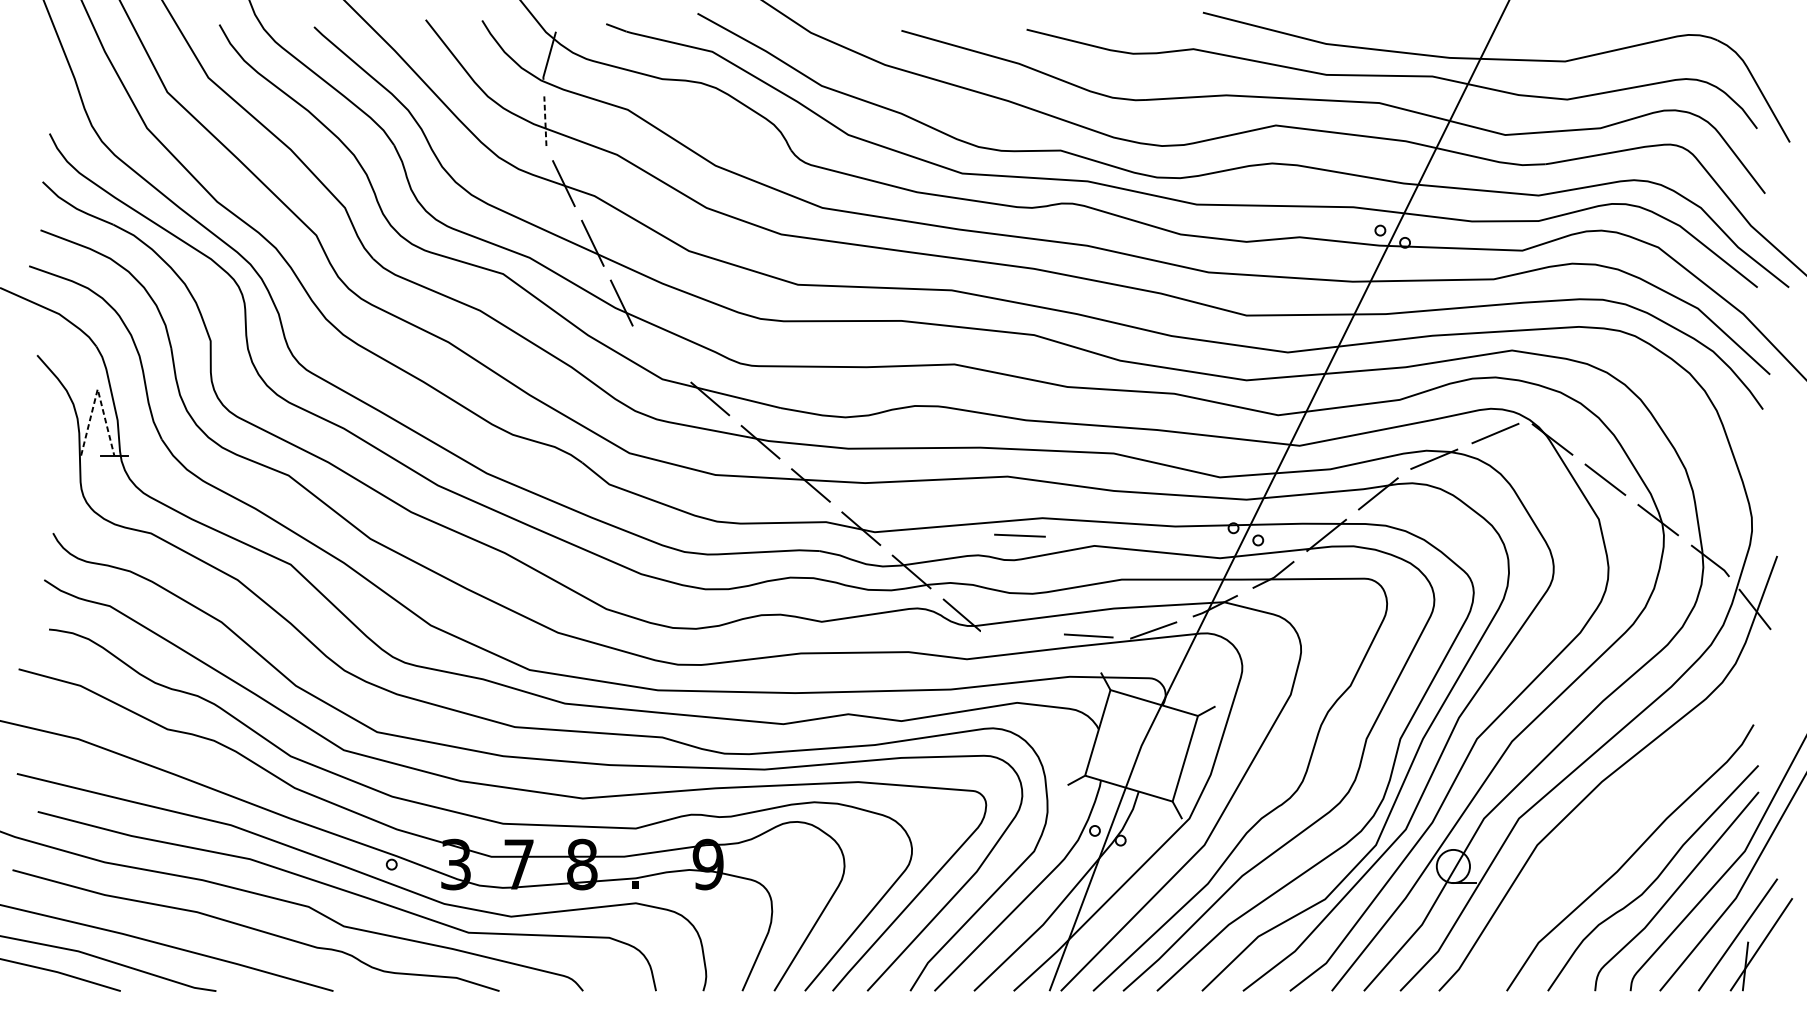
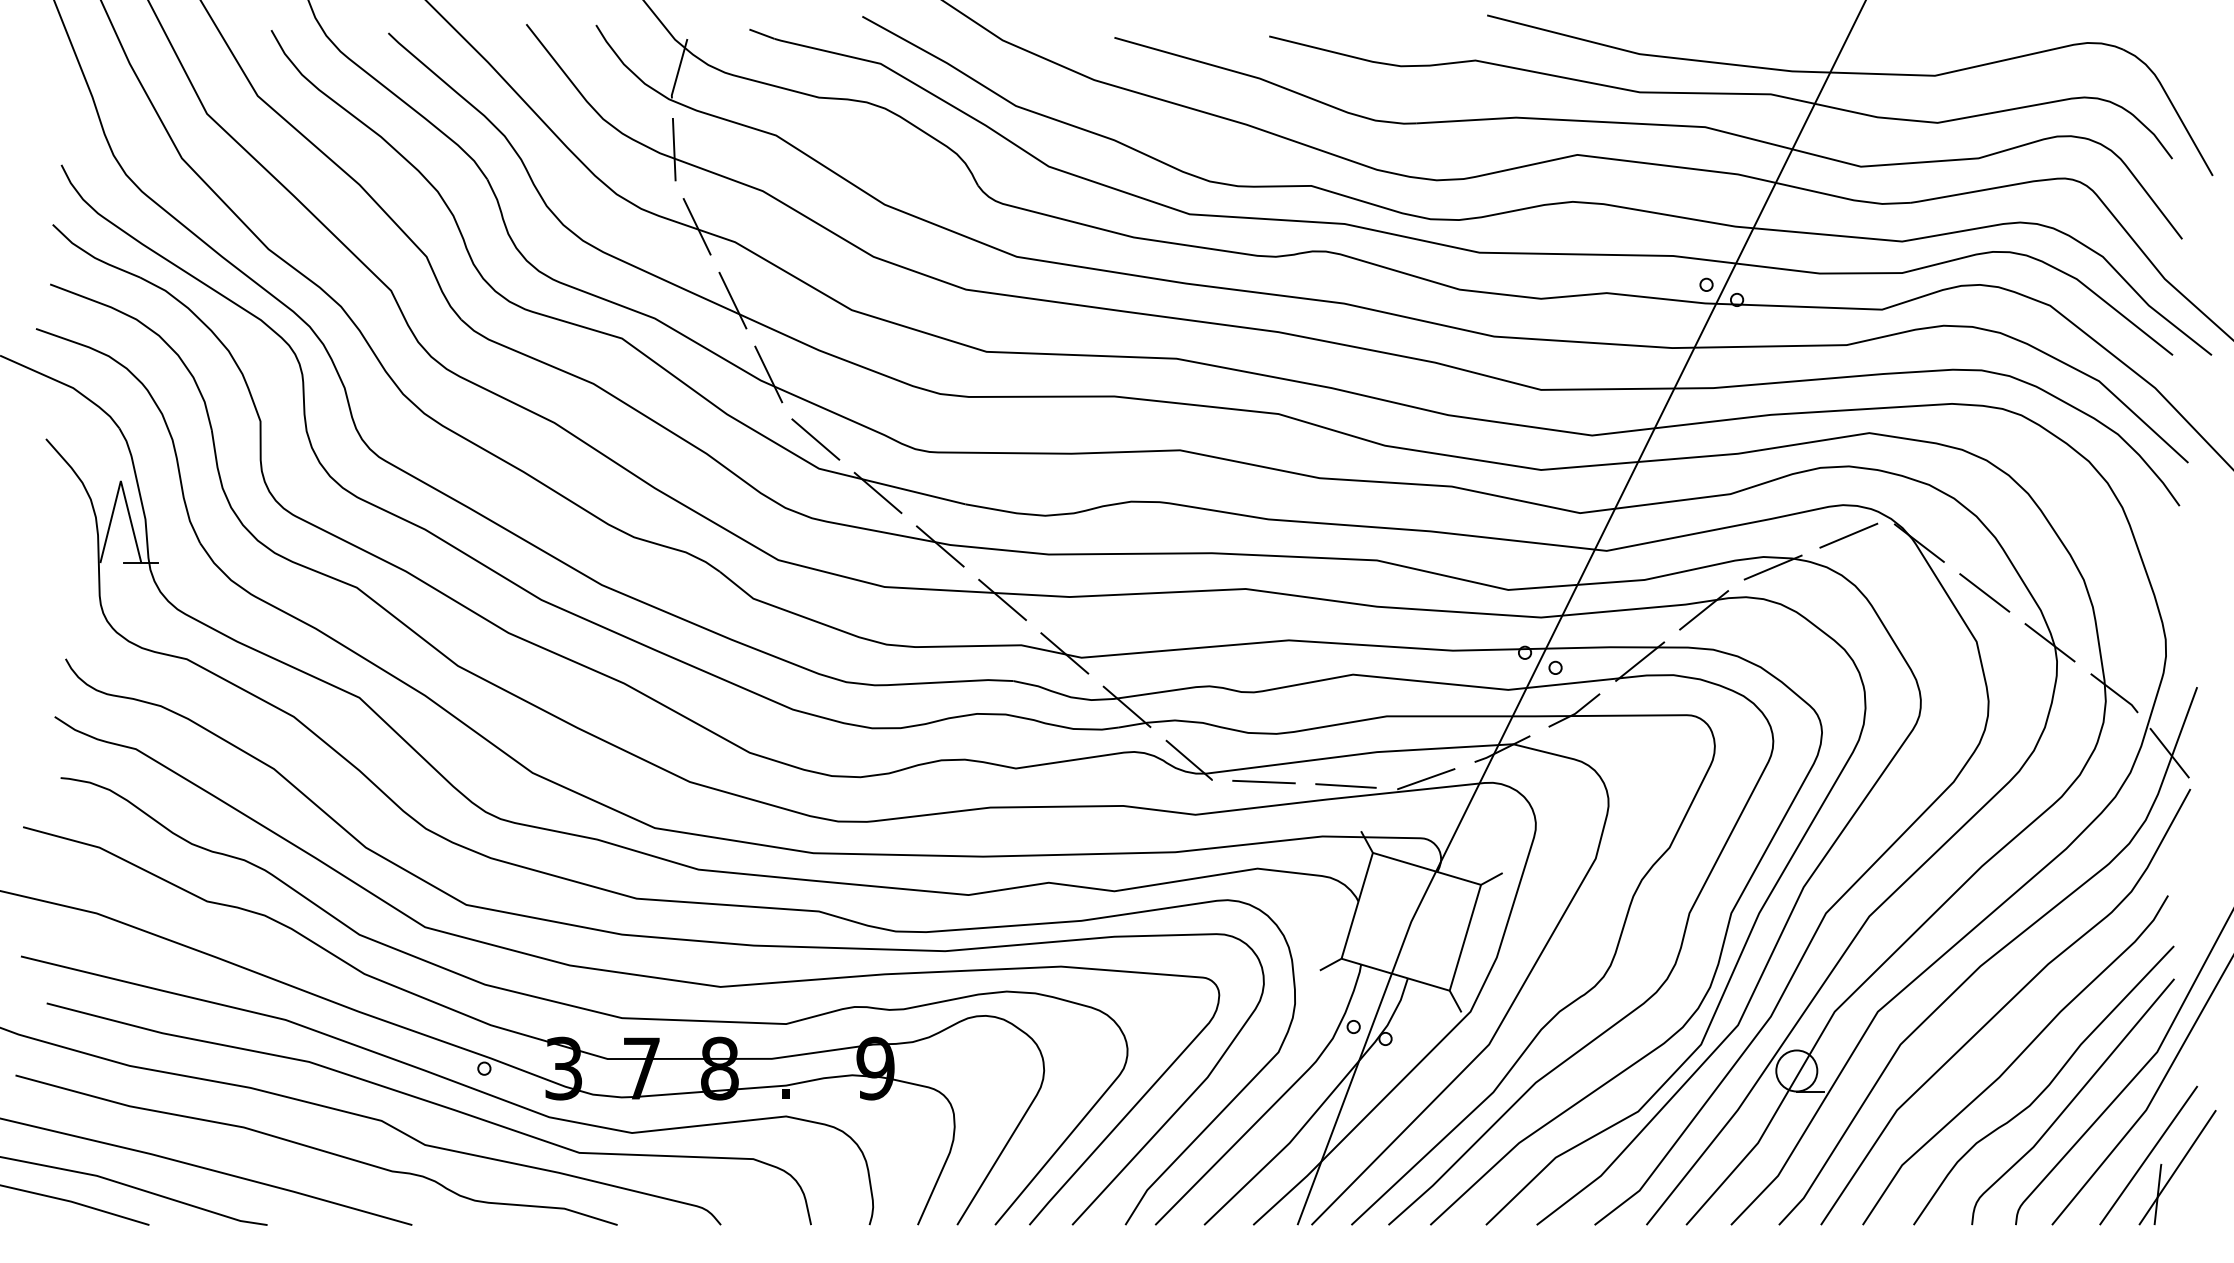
line: (545, 121) -> (674, 149), dashed -> solid
line: (659, 355) -> (815, 439), added
line: (97, 389) -> (120, 481), dashed -> solid
line: (1019, 536) -> (1263, 782), moved
curve: (1622, 814) -> (2005, 1006), added

